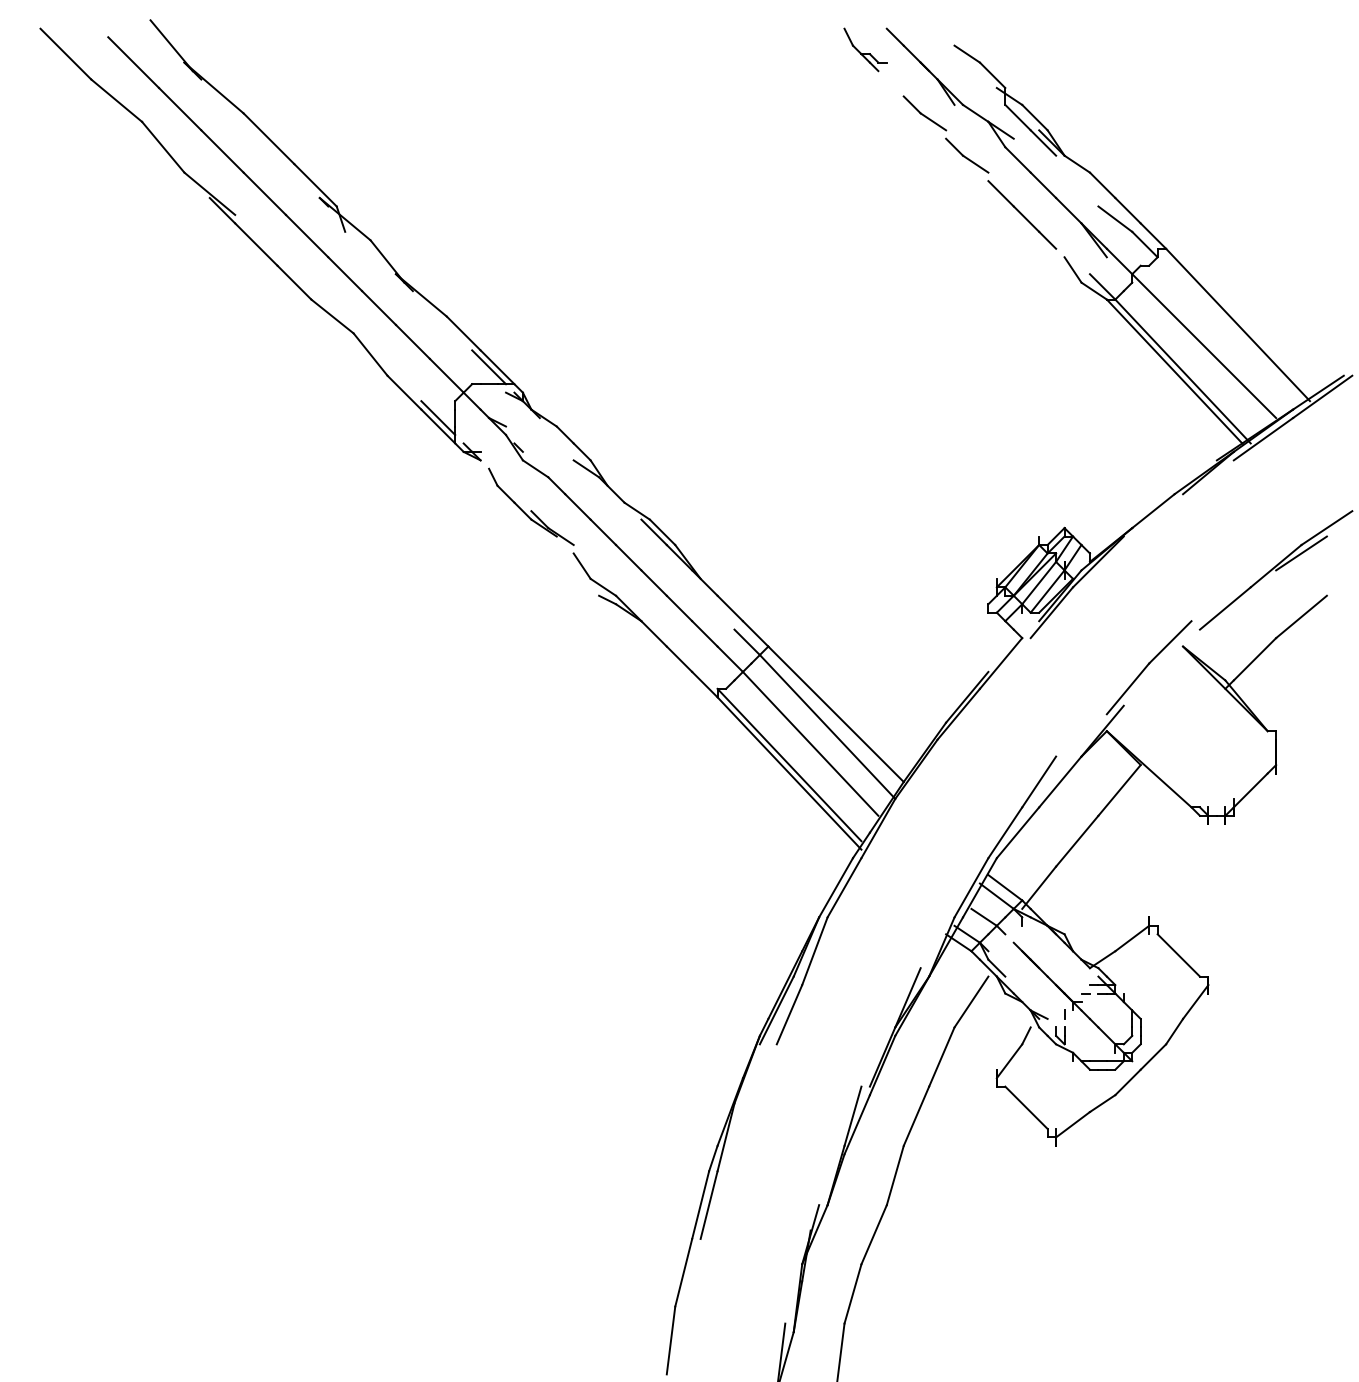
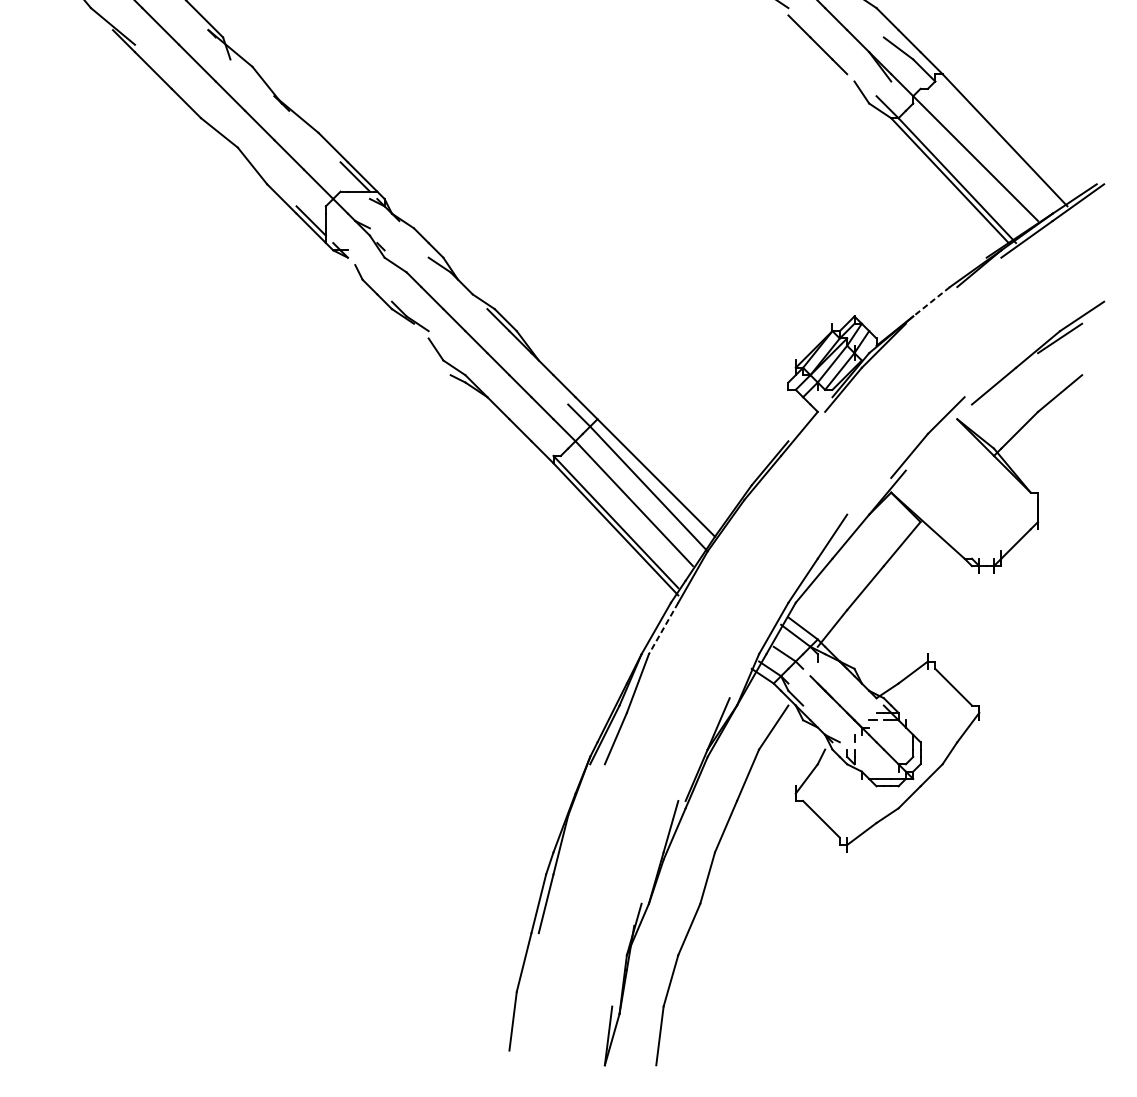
line: (1153, 511) -> (931, 302), solid -> dashed
line: (844, 888) -> (663, 629), solid -> dashed

